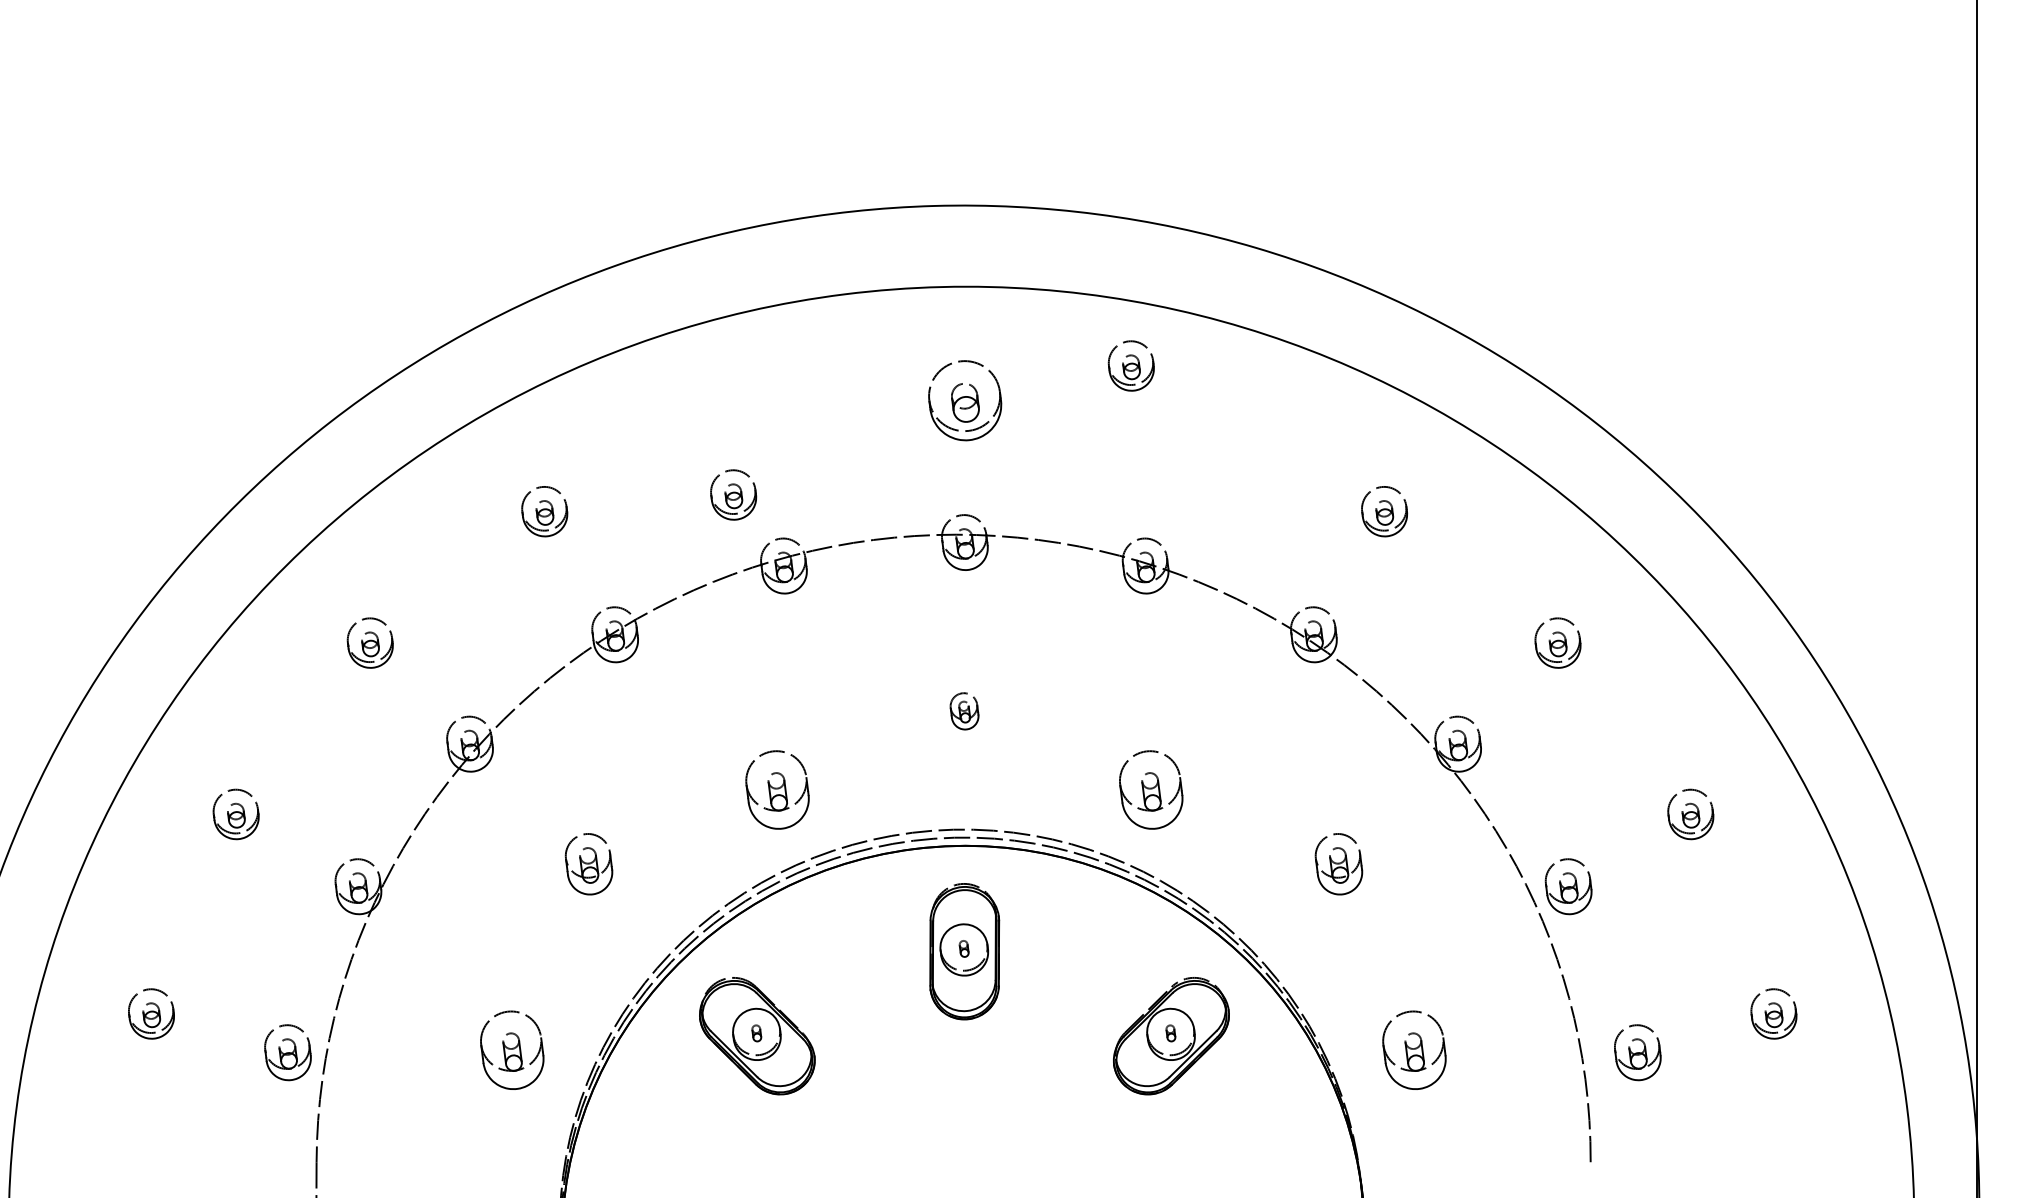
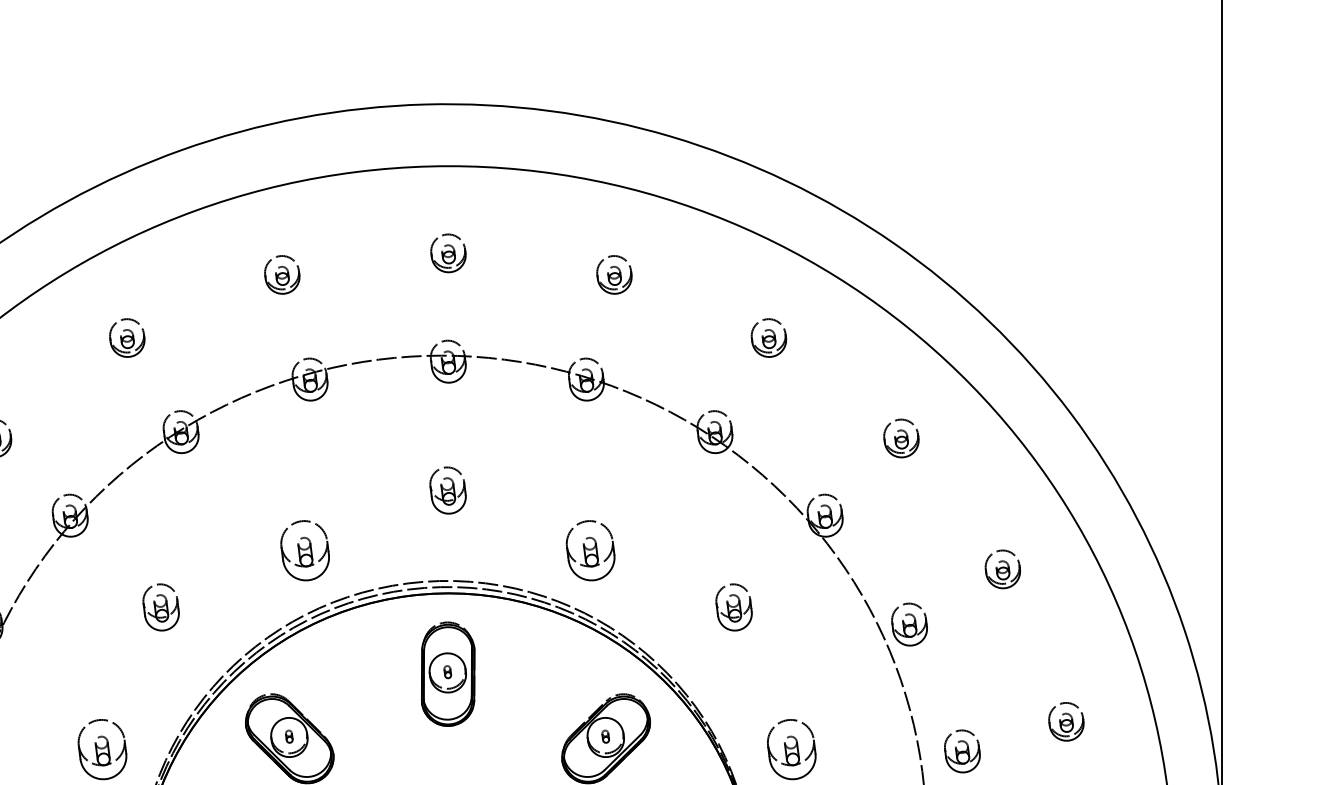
part: (1130, 365) -> (613, 274), moved
part: (964, 400) -> (448, 253), size x0.62
part: (733, 494) -> (282, 274), moved
part: (964, 711) -> (448, 490), size x1.67

